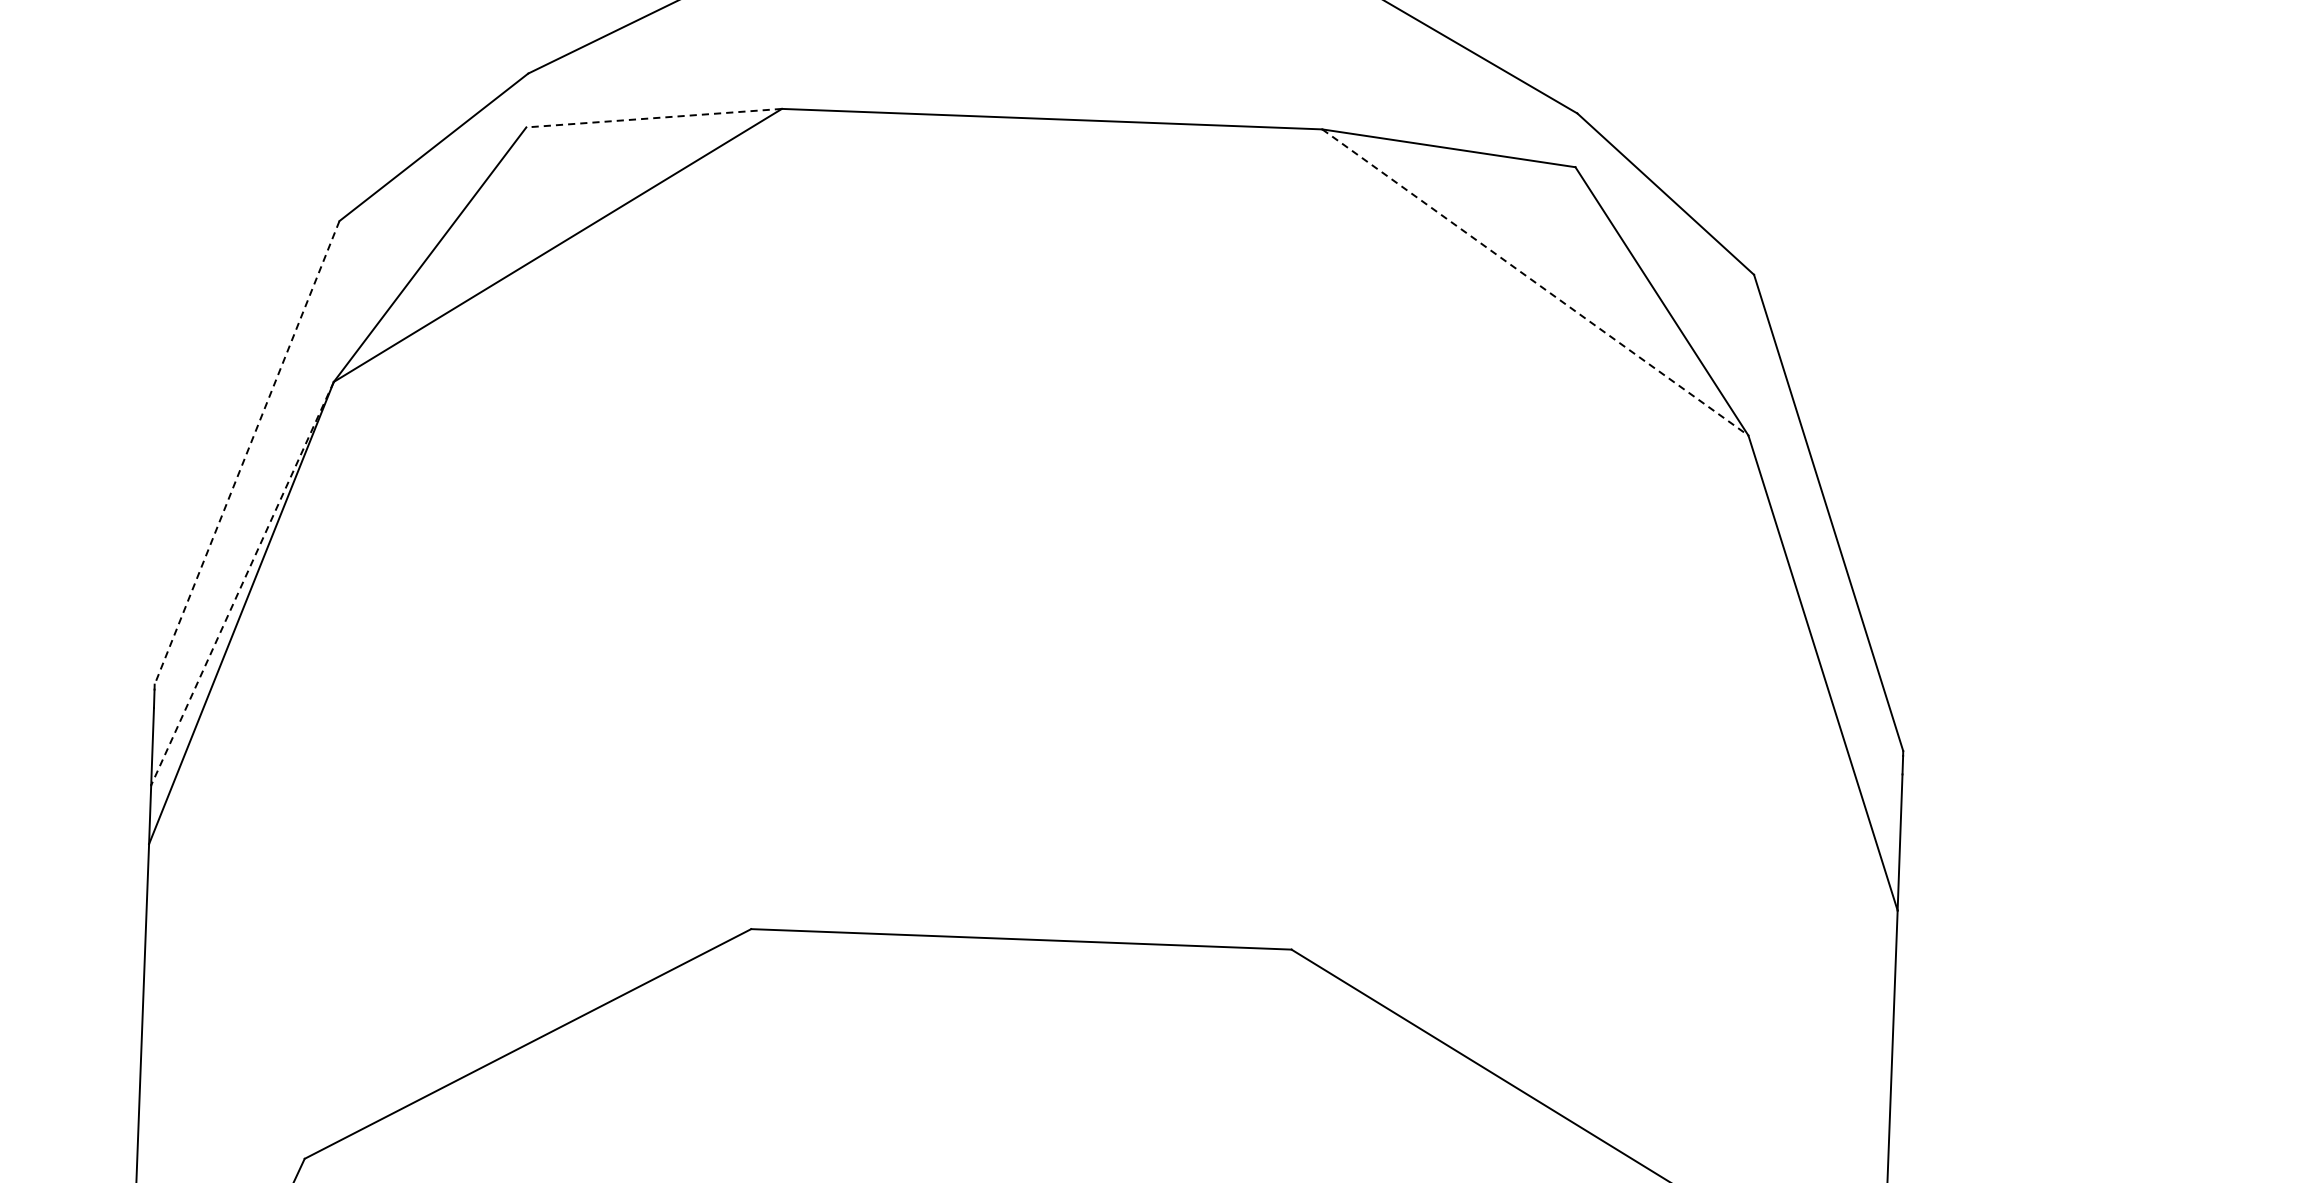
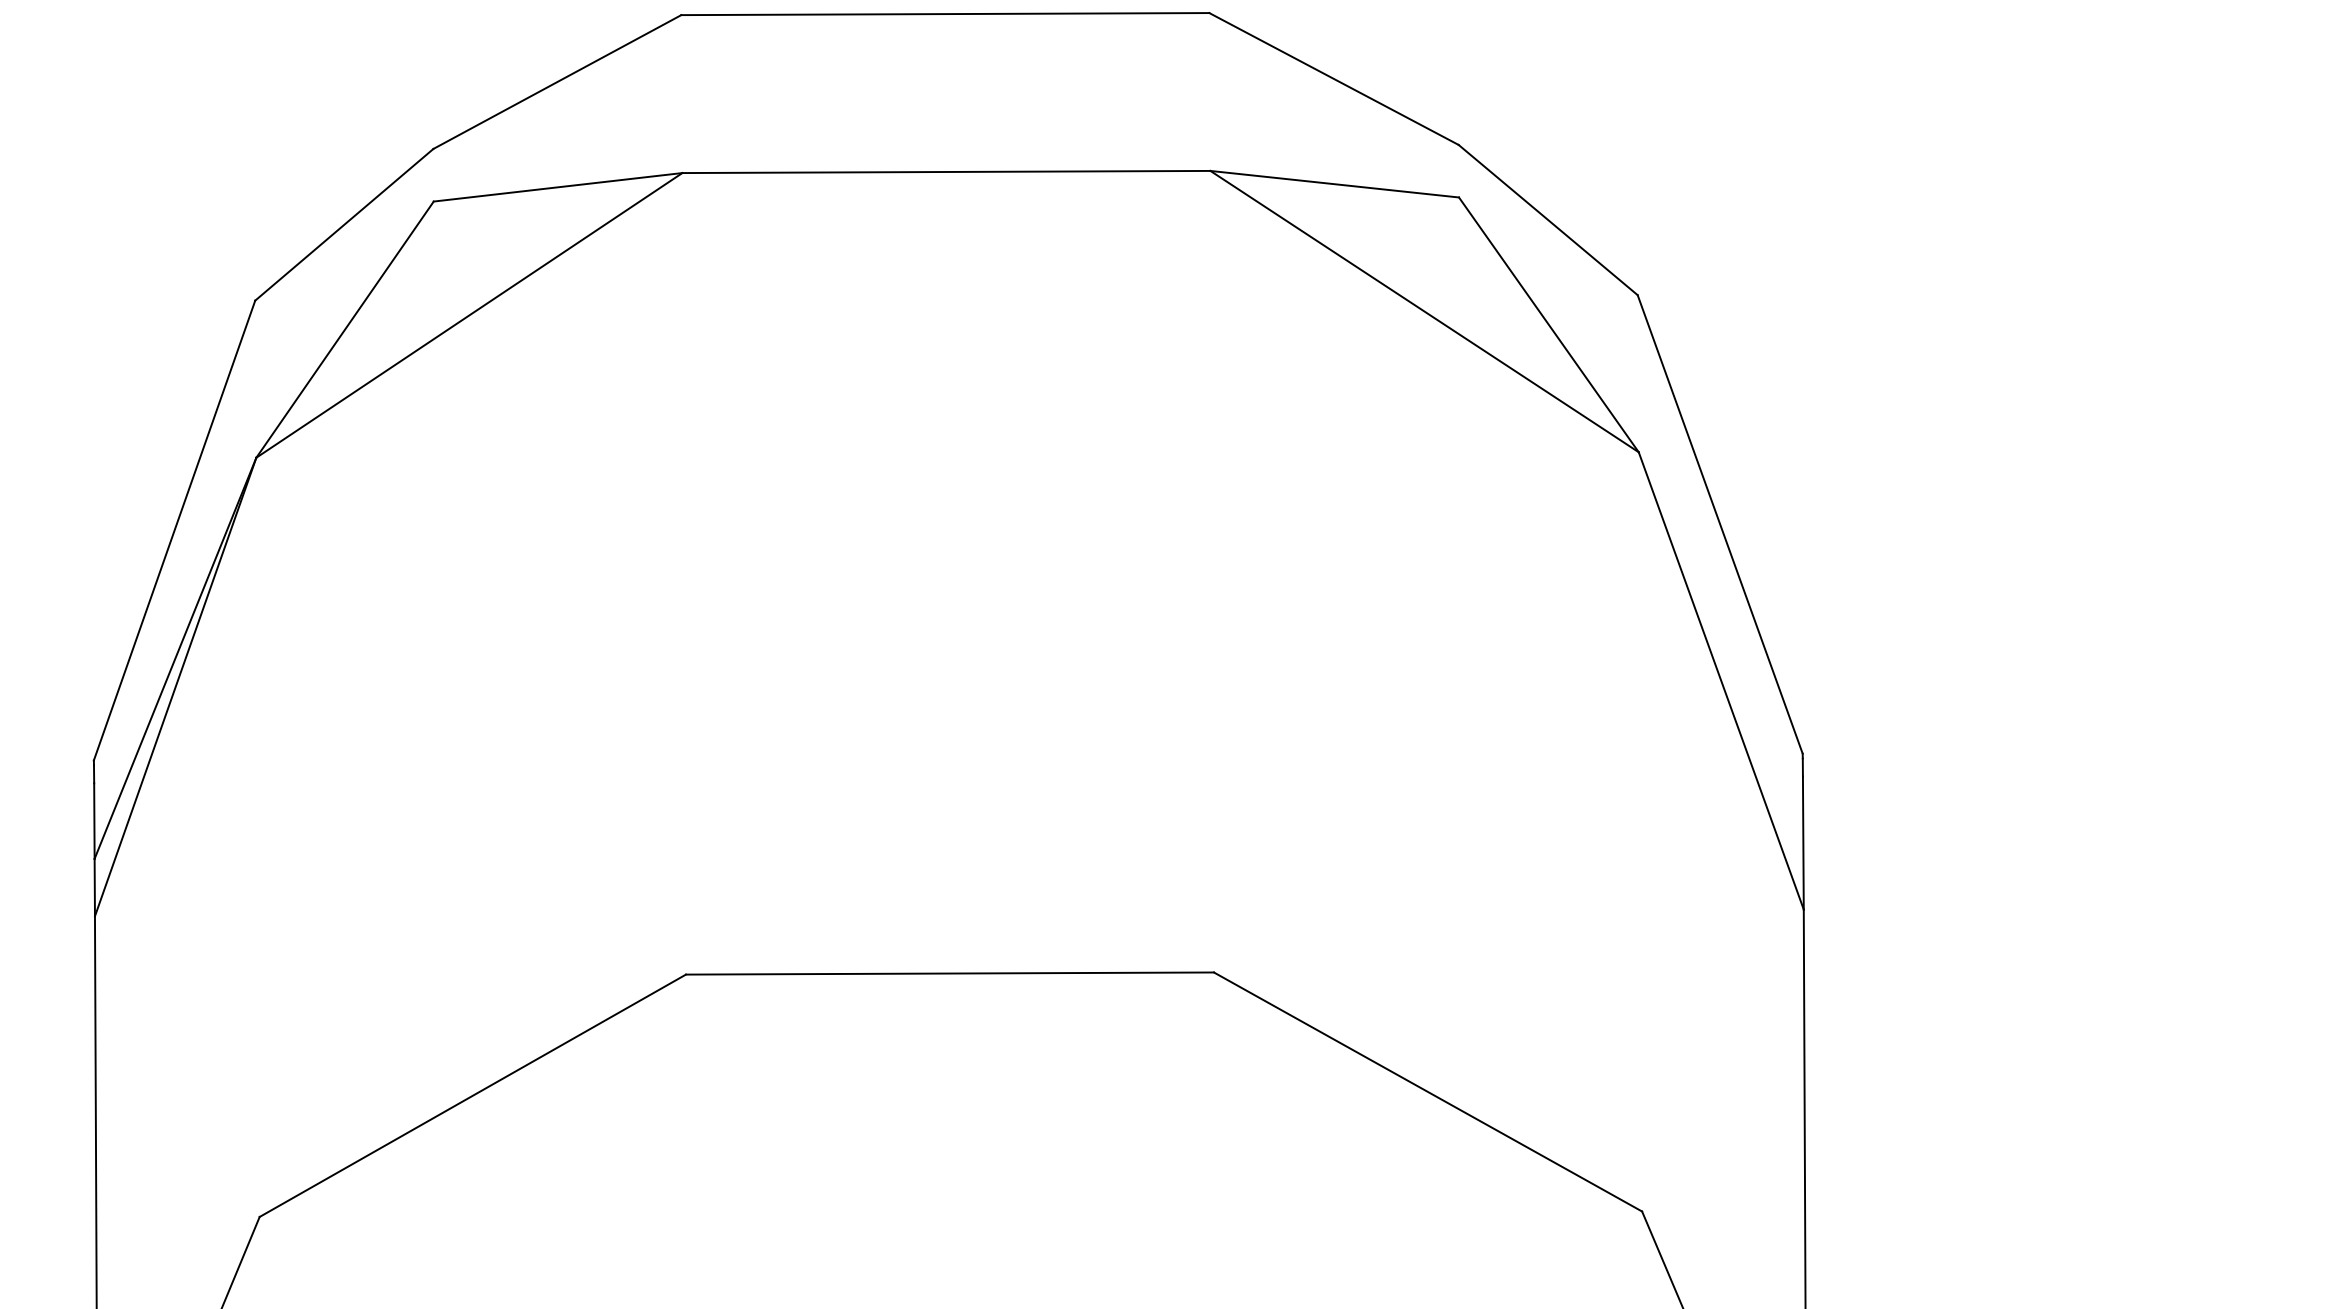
line: (653, 118) -> (557, 187), dashed -> solid
line: (1536, 282) -> (1425, 311), dashed -> solid
line: (246, 452) -> (174, 530), dashed -> solid
line: (242, 583) -> (175, 658), dashed -> solid

